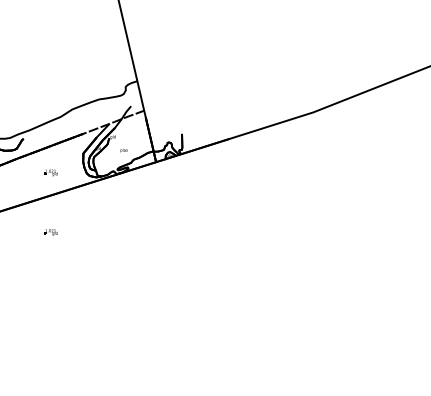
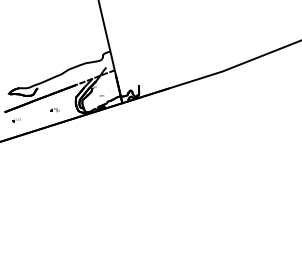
part: (49, 233) -> (54, 148), removed

